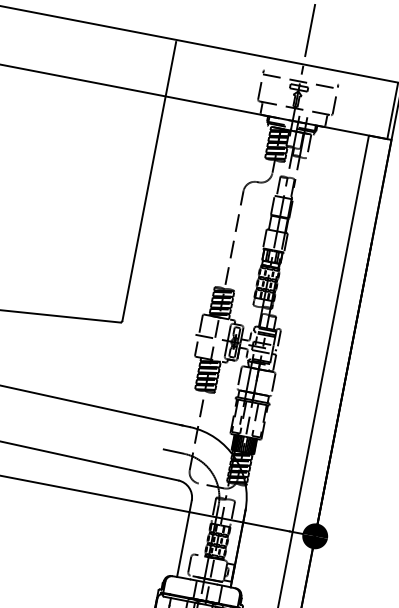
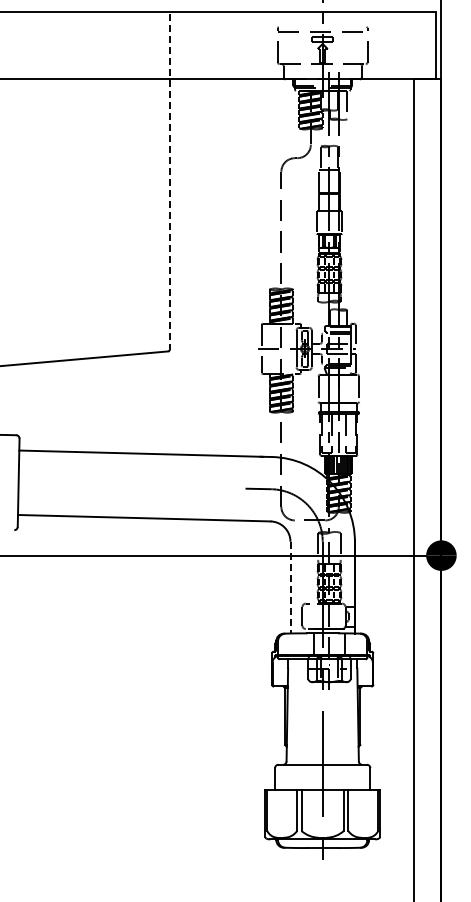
line: (149, 182) -> (170, 182), solid -> dashed
line: (184, 538) -> (290, 587), solid -> dashed

